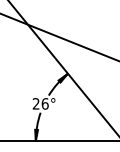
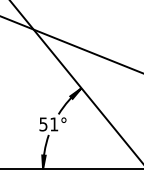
text: (40, 103) -> (48, 124), 26° -> 51°

